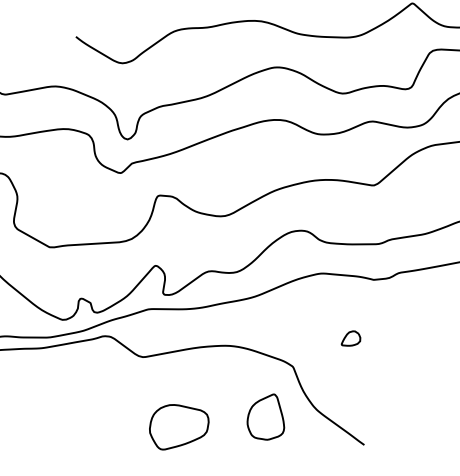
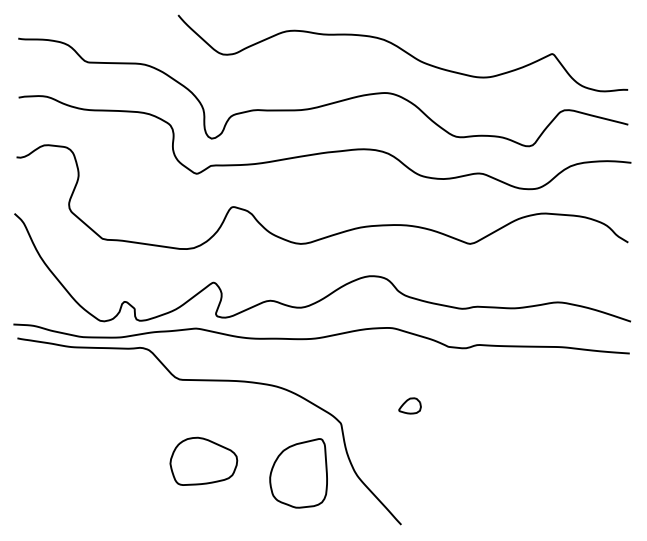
part: (264, 418) -> (298, 473), size x1.43

